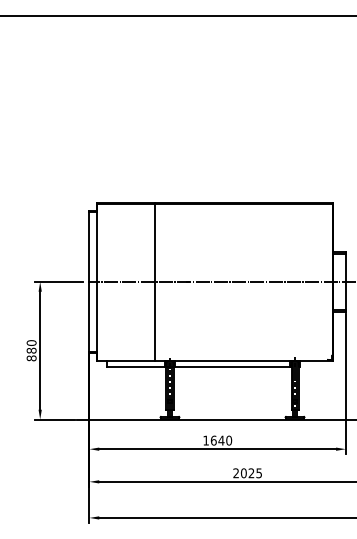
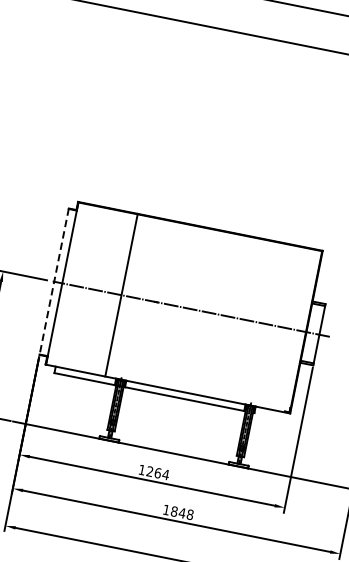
line: (89, 281) -> (54, 281), solid -> dashed
text: (221, 440) -> (158, 473), 1640 -> 1264
text: (247, 473) -> (178, 512), 2025 -> 1848

